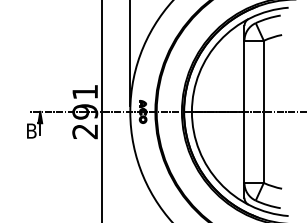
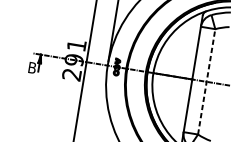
line: (263, 111) -> (206, 81), solid -> dashed

